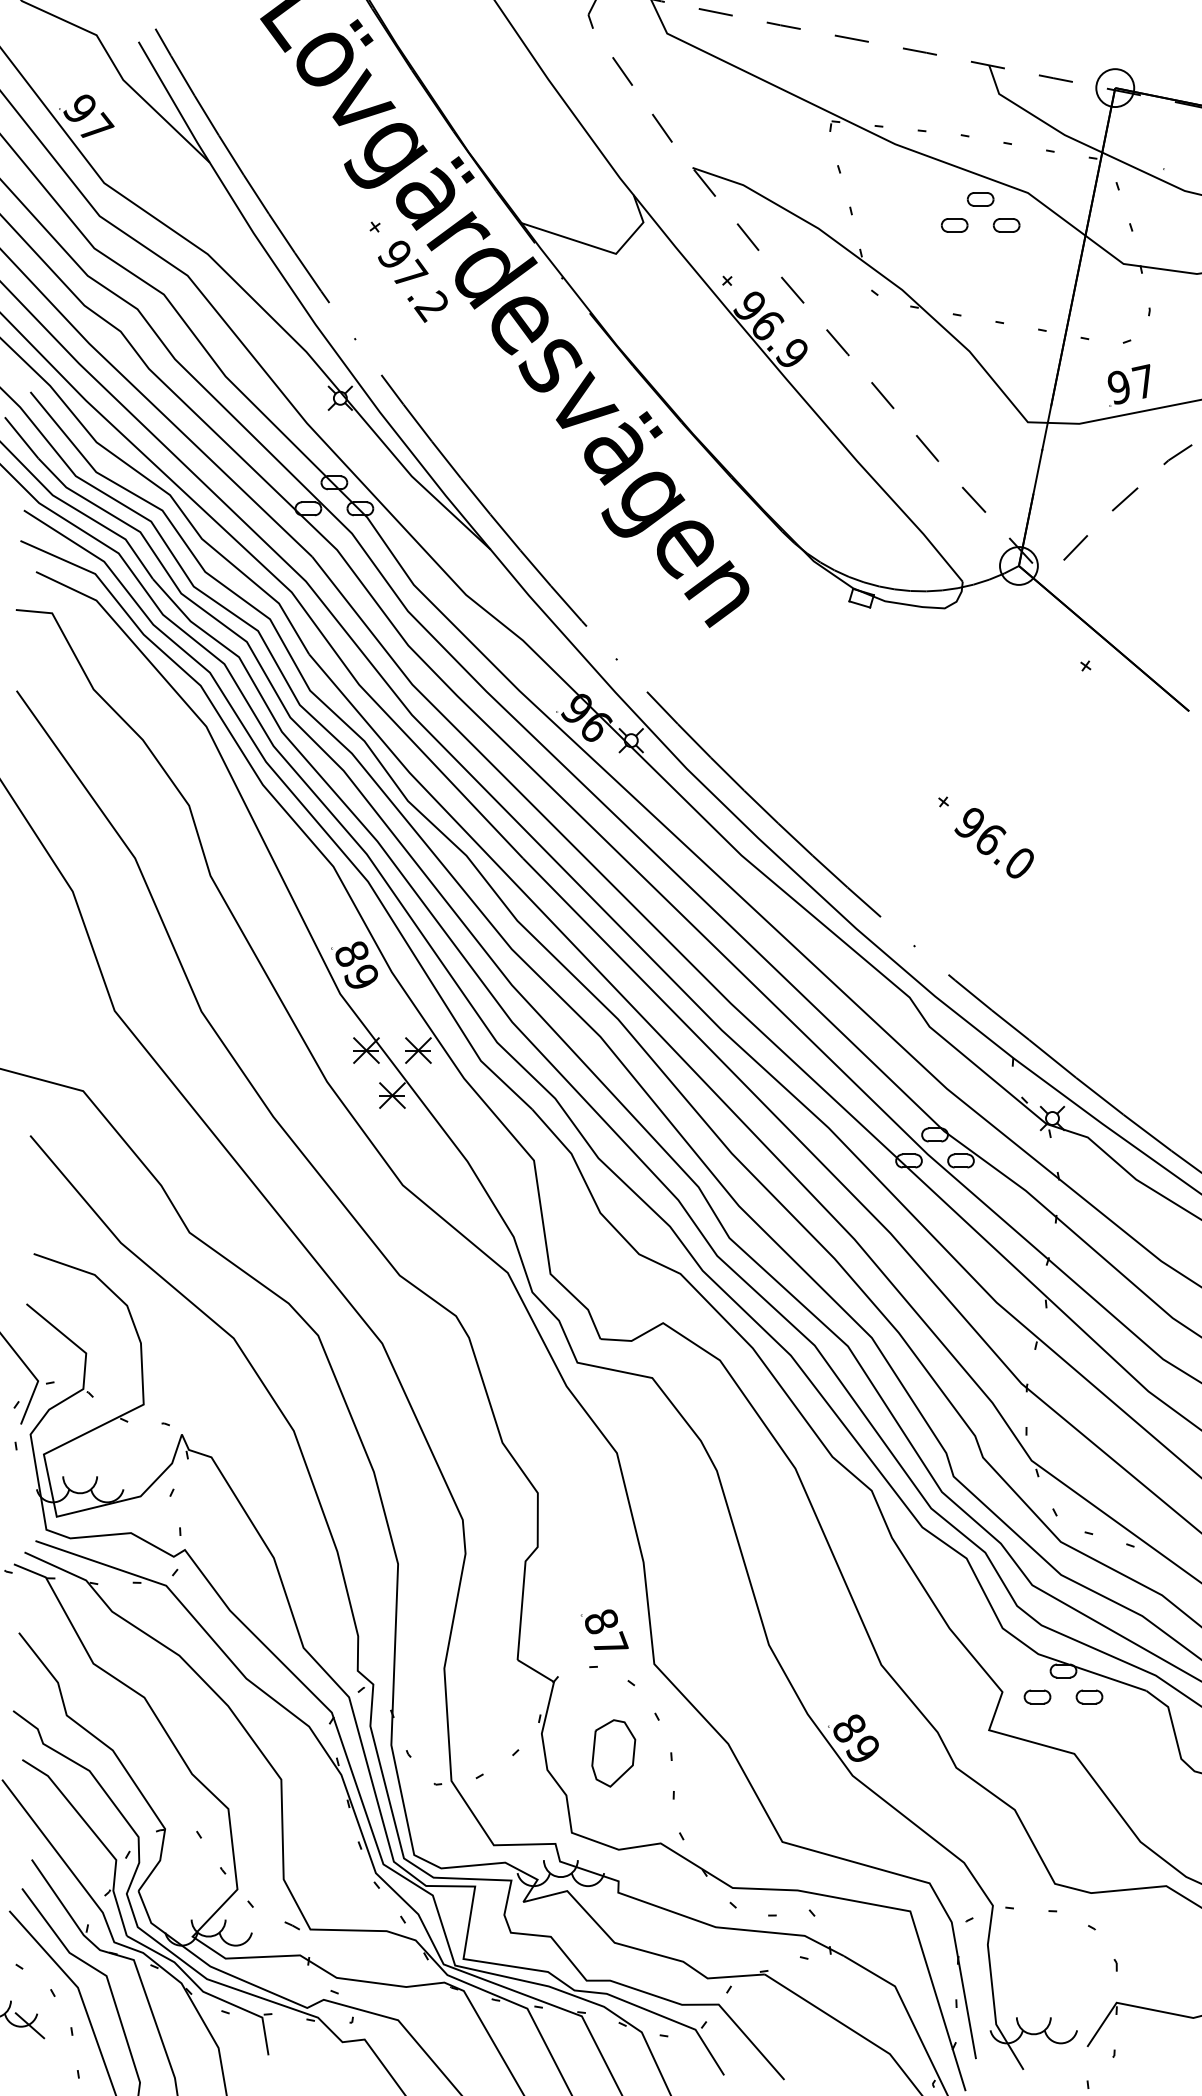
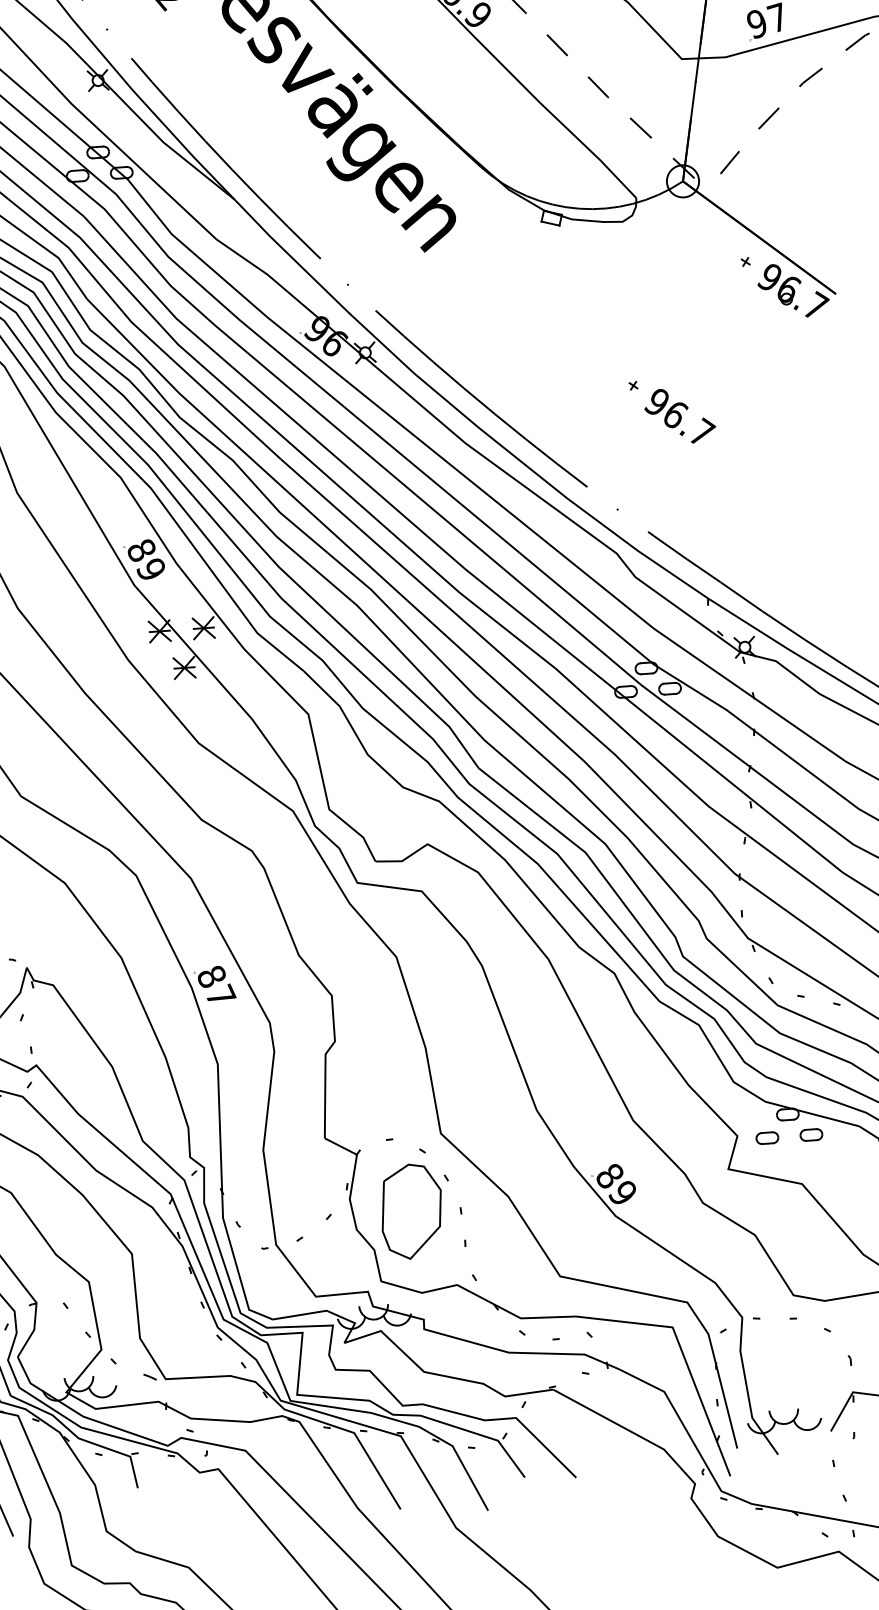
part: (1139, 703) -> (793, 290), added
text: (1021, 861) -> (703, 431), 96.0 -> 96.7
part: (604, 1629) -> (214, 983), moved
part: (613, 1753) -> (411, 1211), size x1.67

